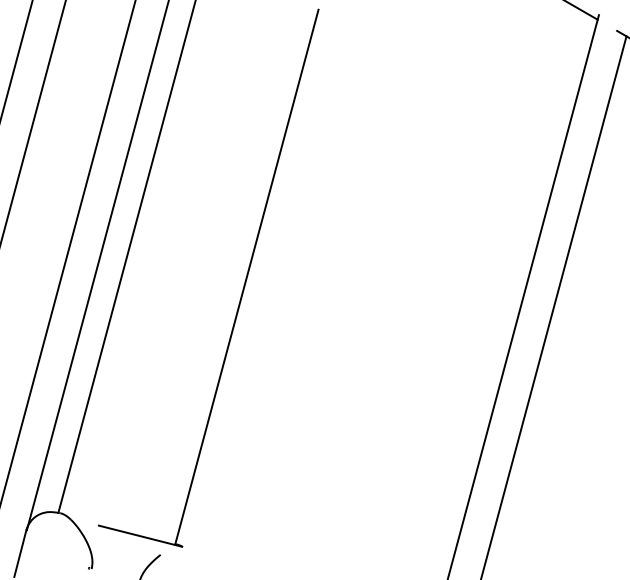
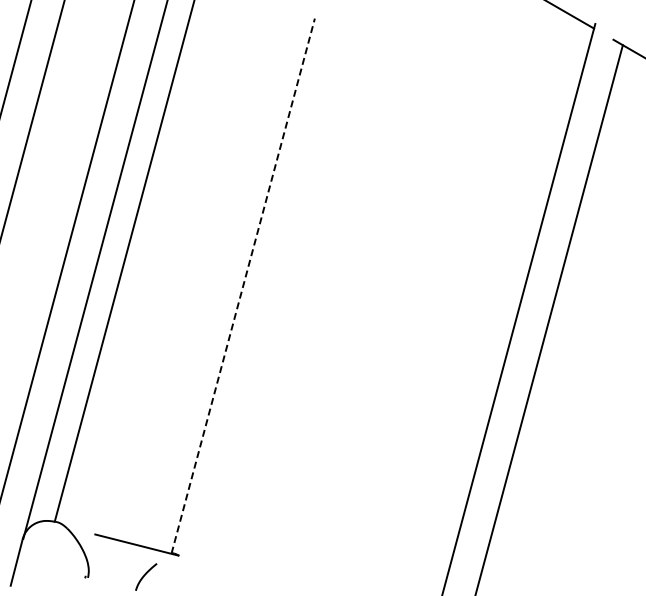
line: (247, 277) -> (243, 286), solid -> dashed

